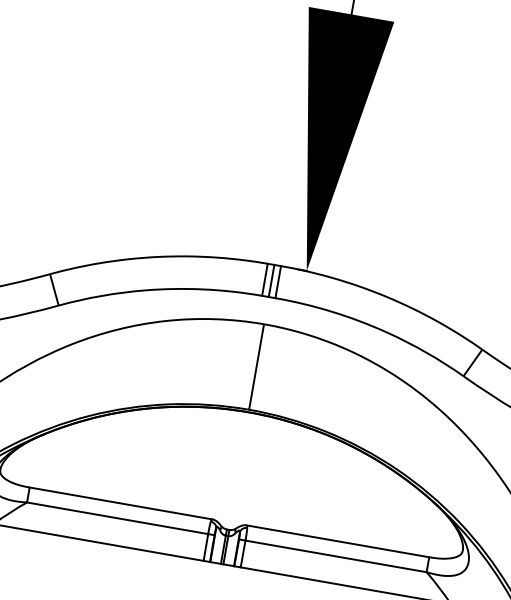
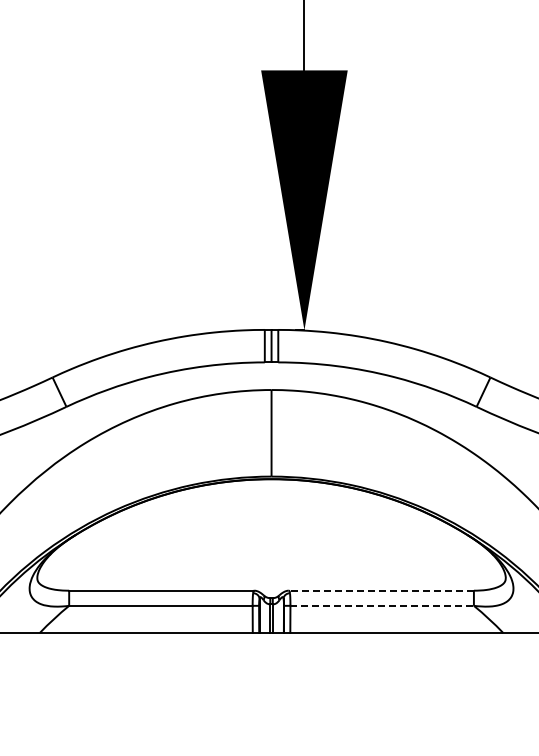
line: (338, 541) -> (381, 590), solid -> dashed
line: (336, 556) -> (382, 605), solid -> dashed

